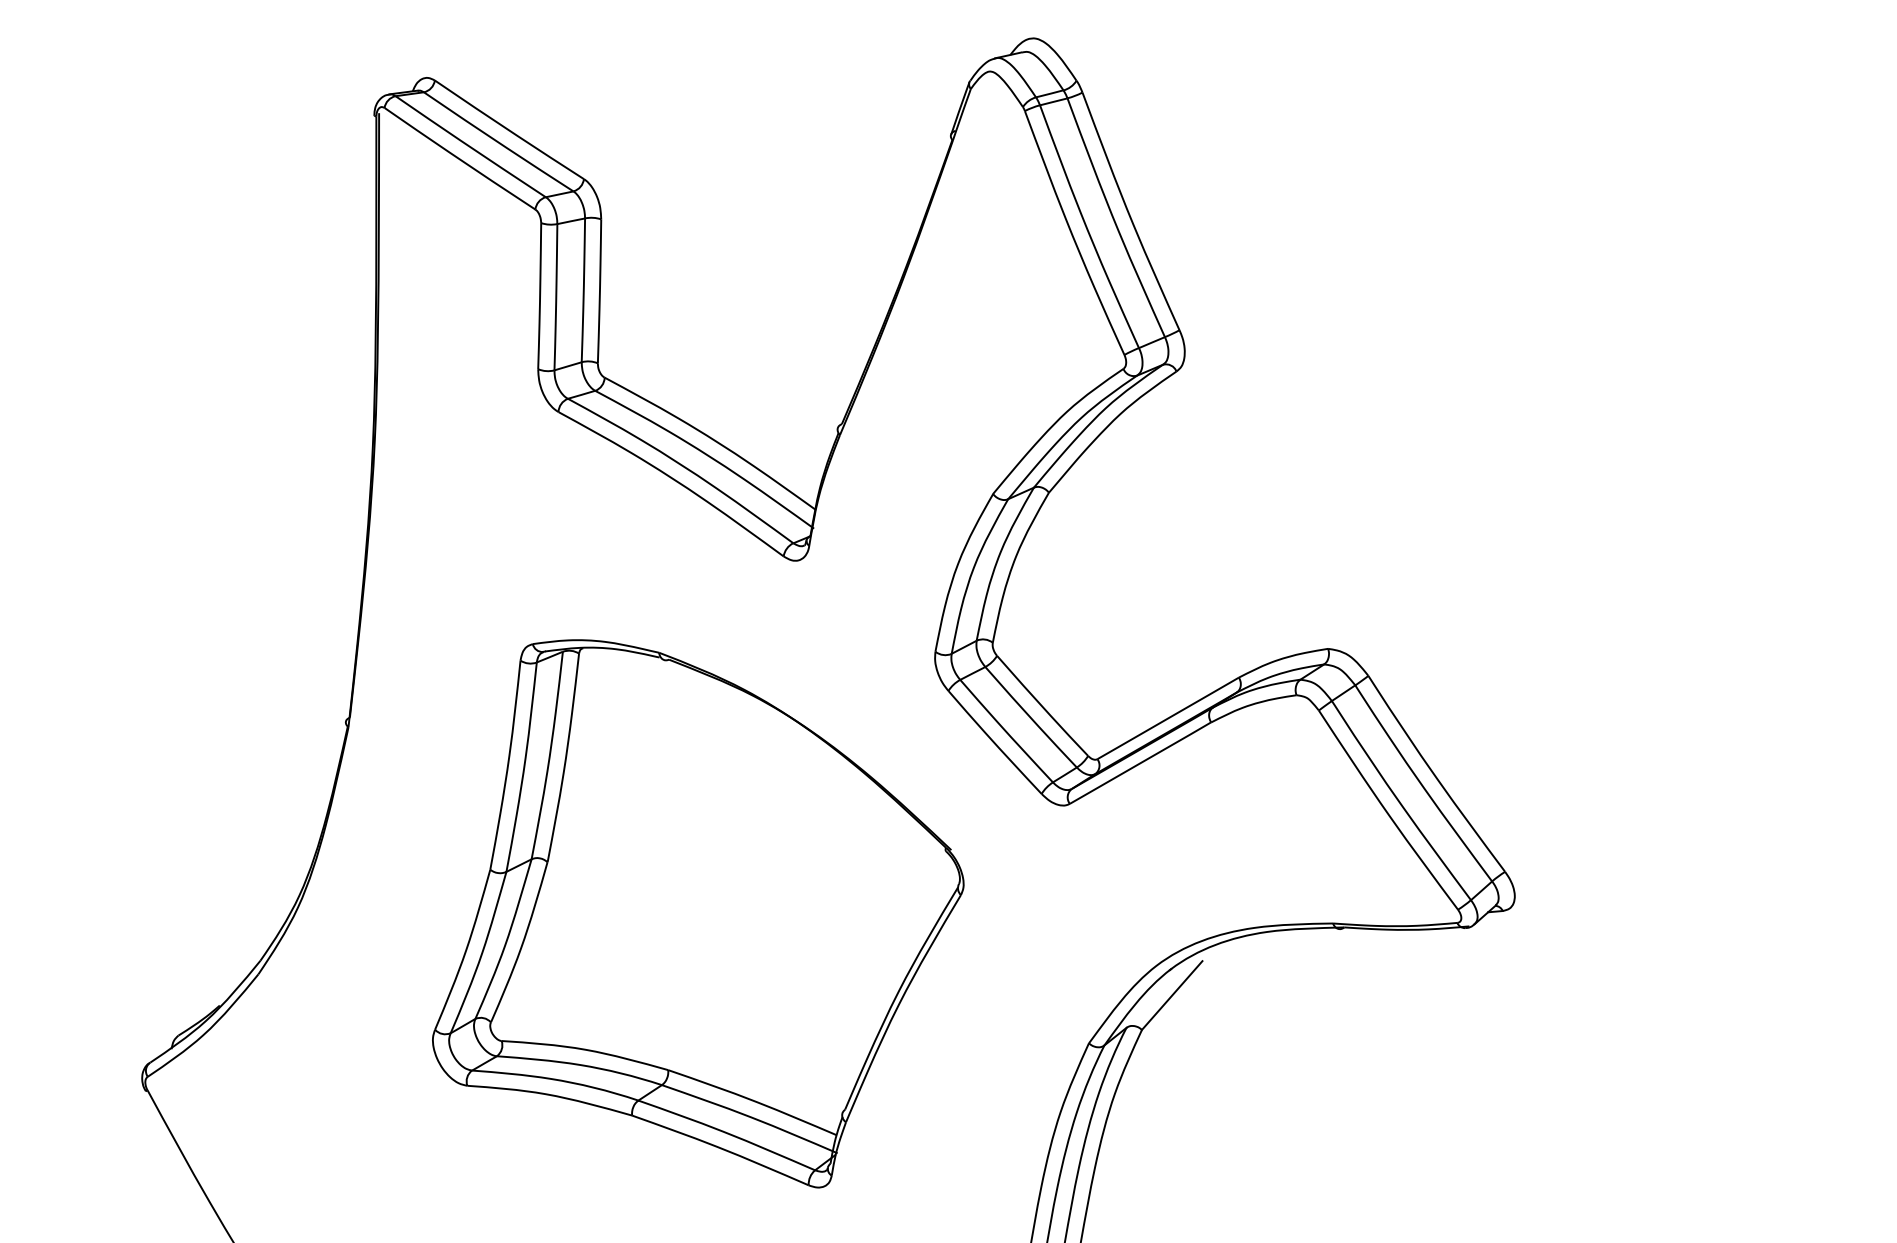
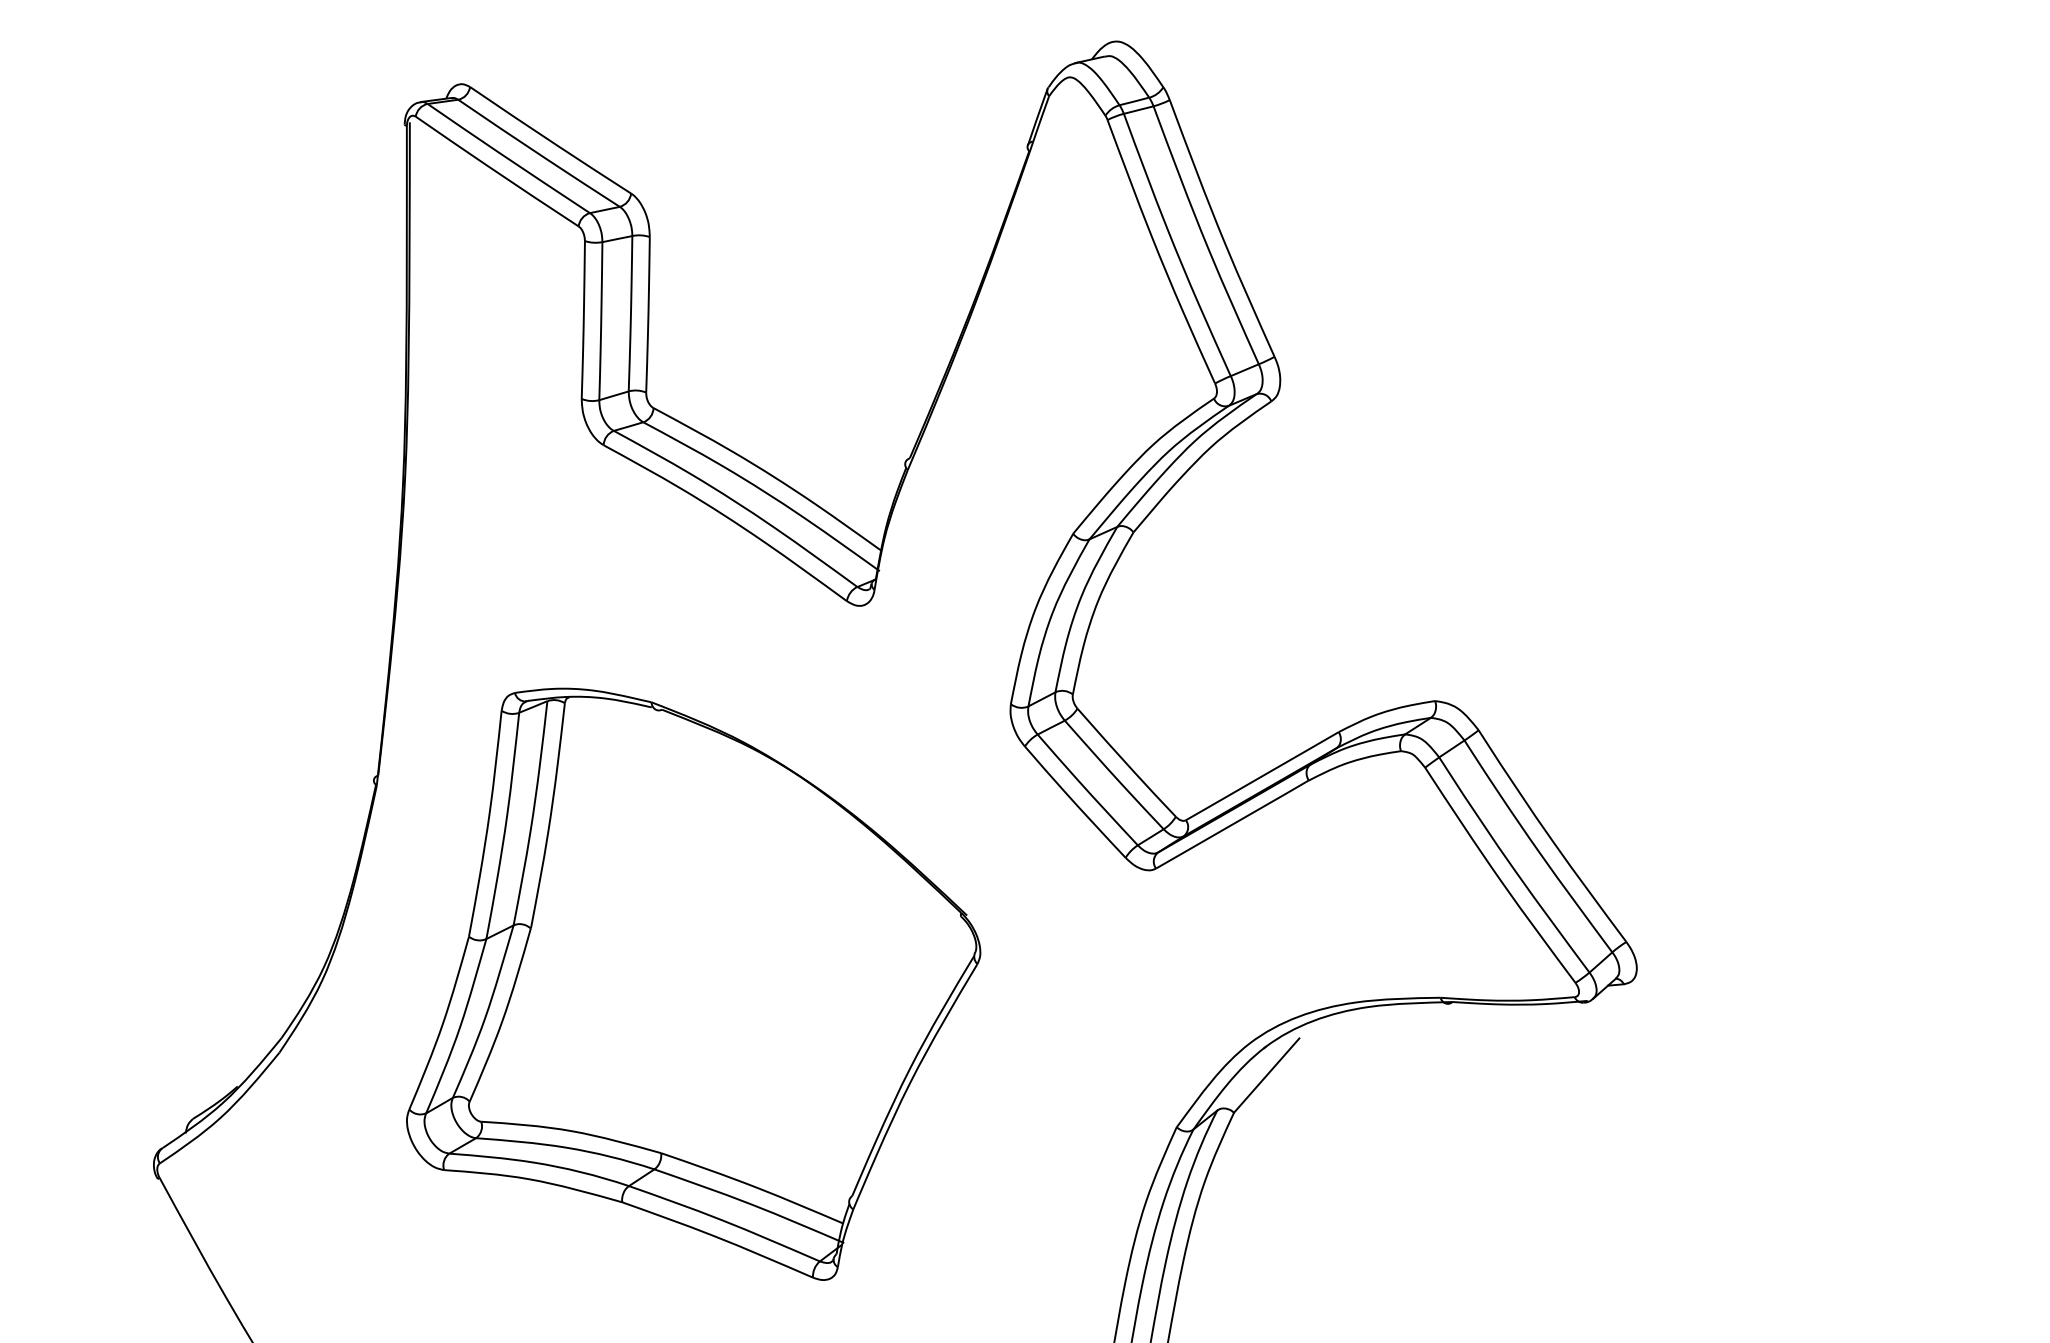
part: (698, 913) -> (693, 983), moved

